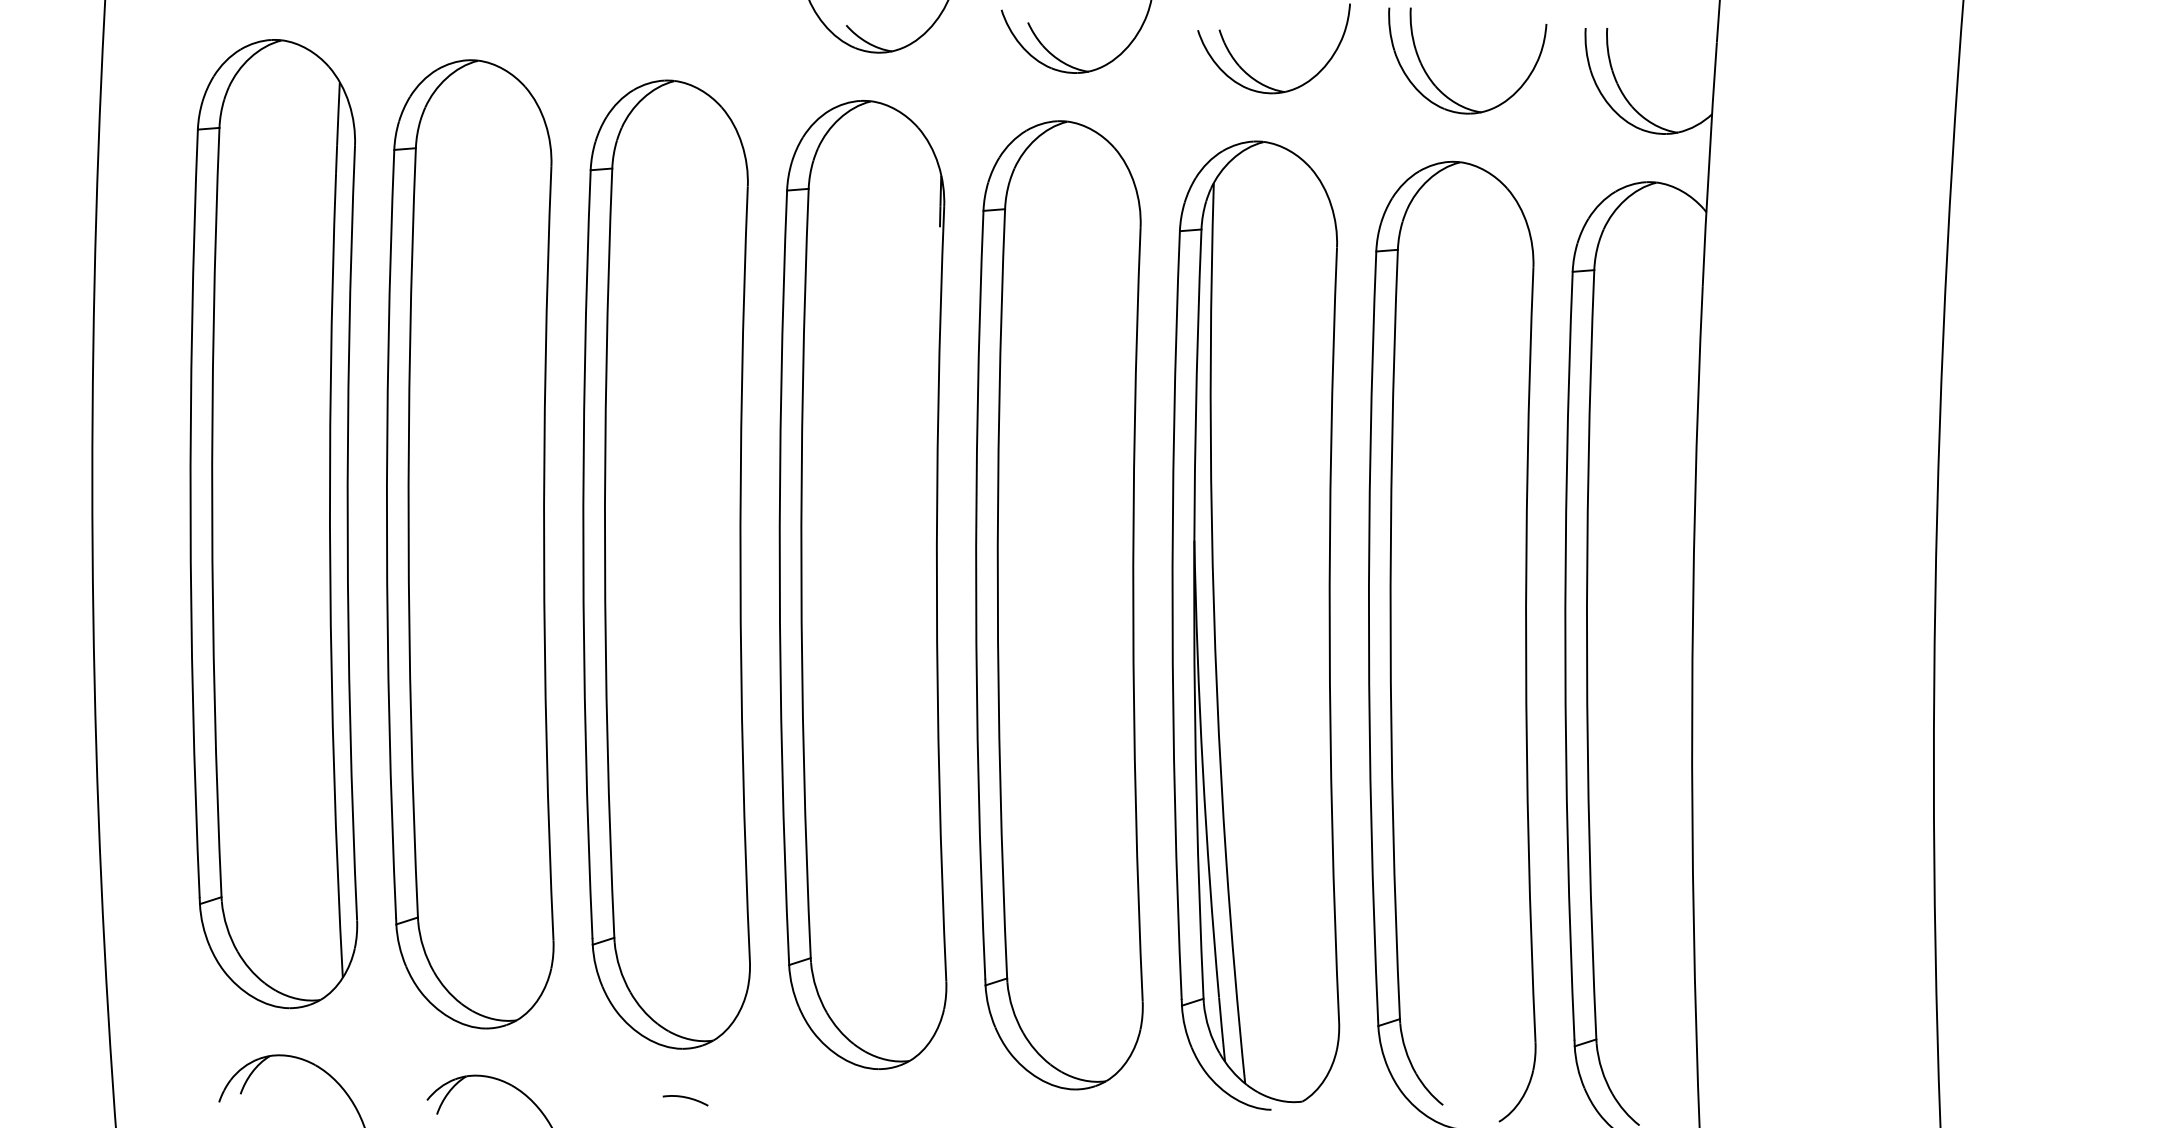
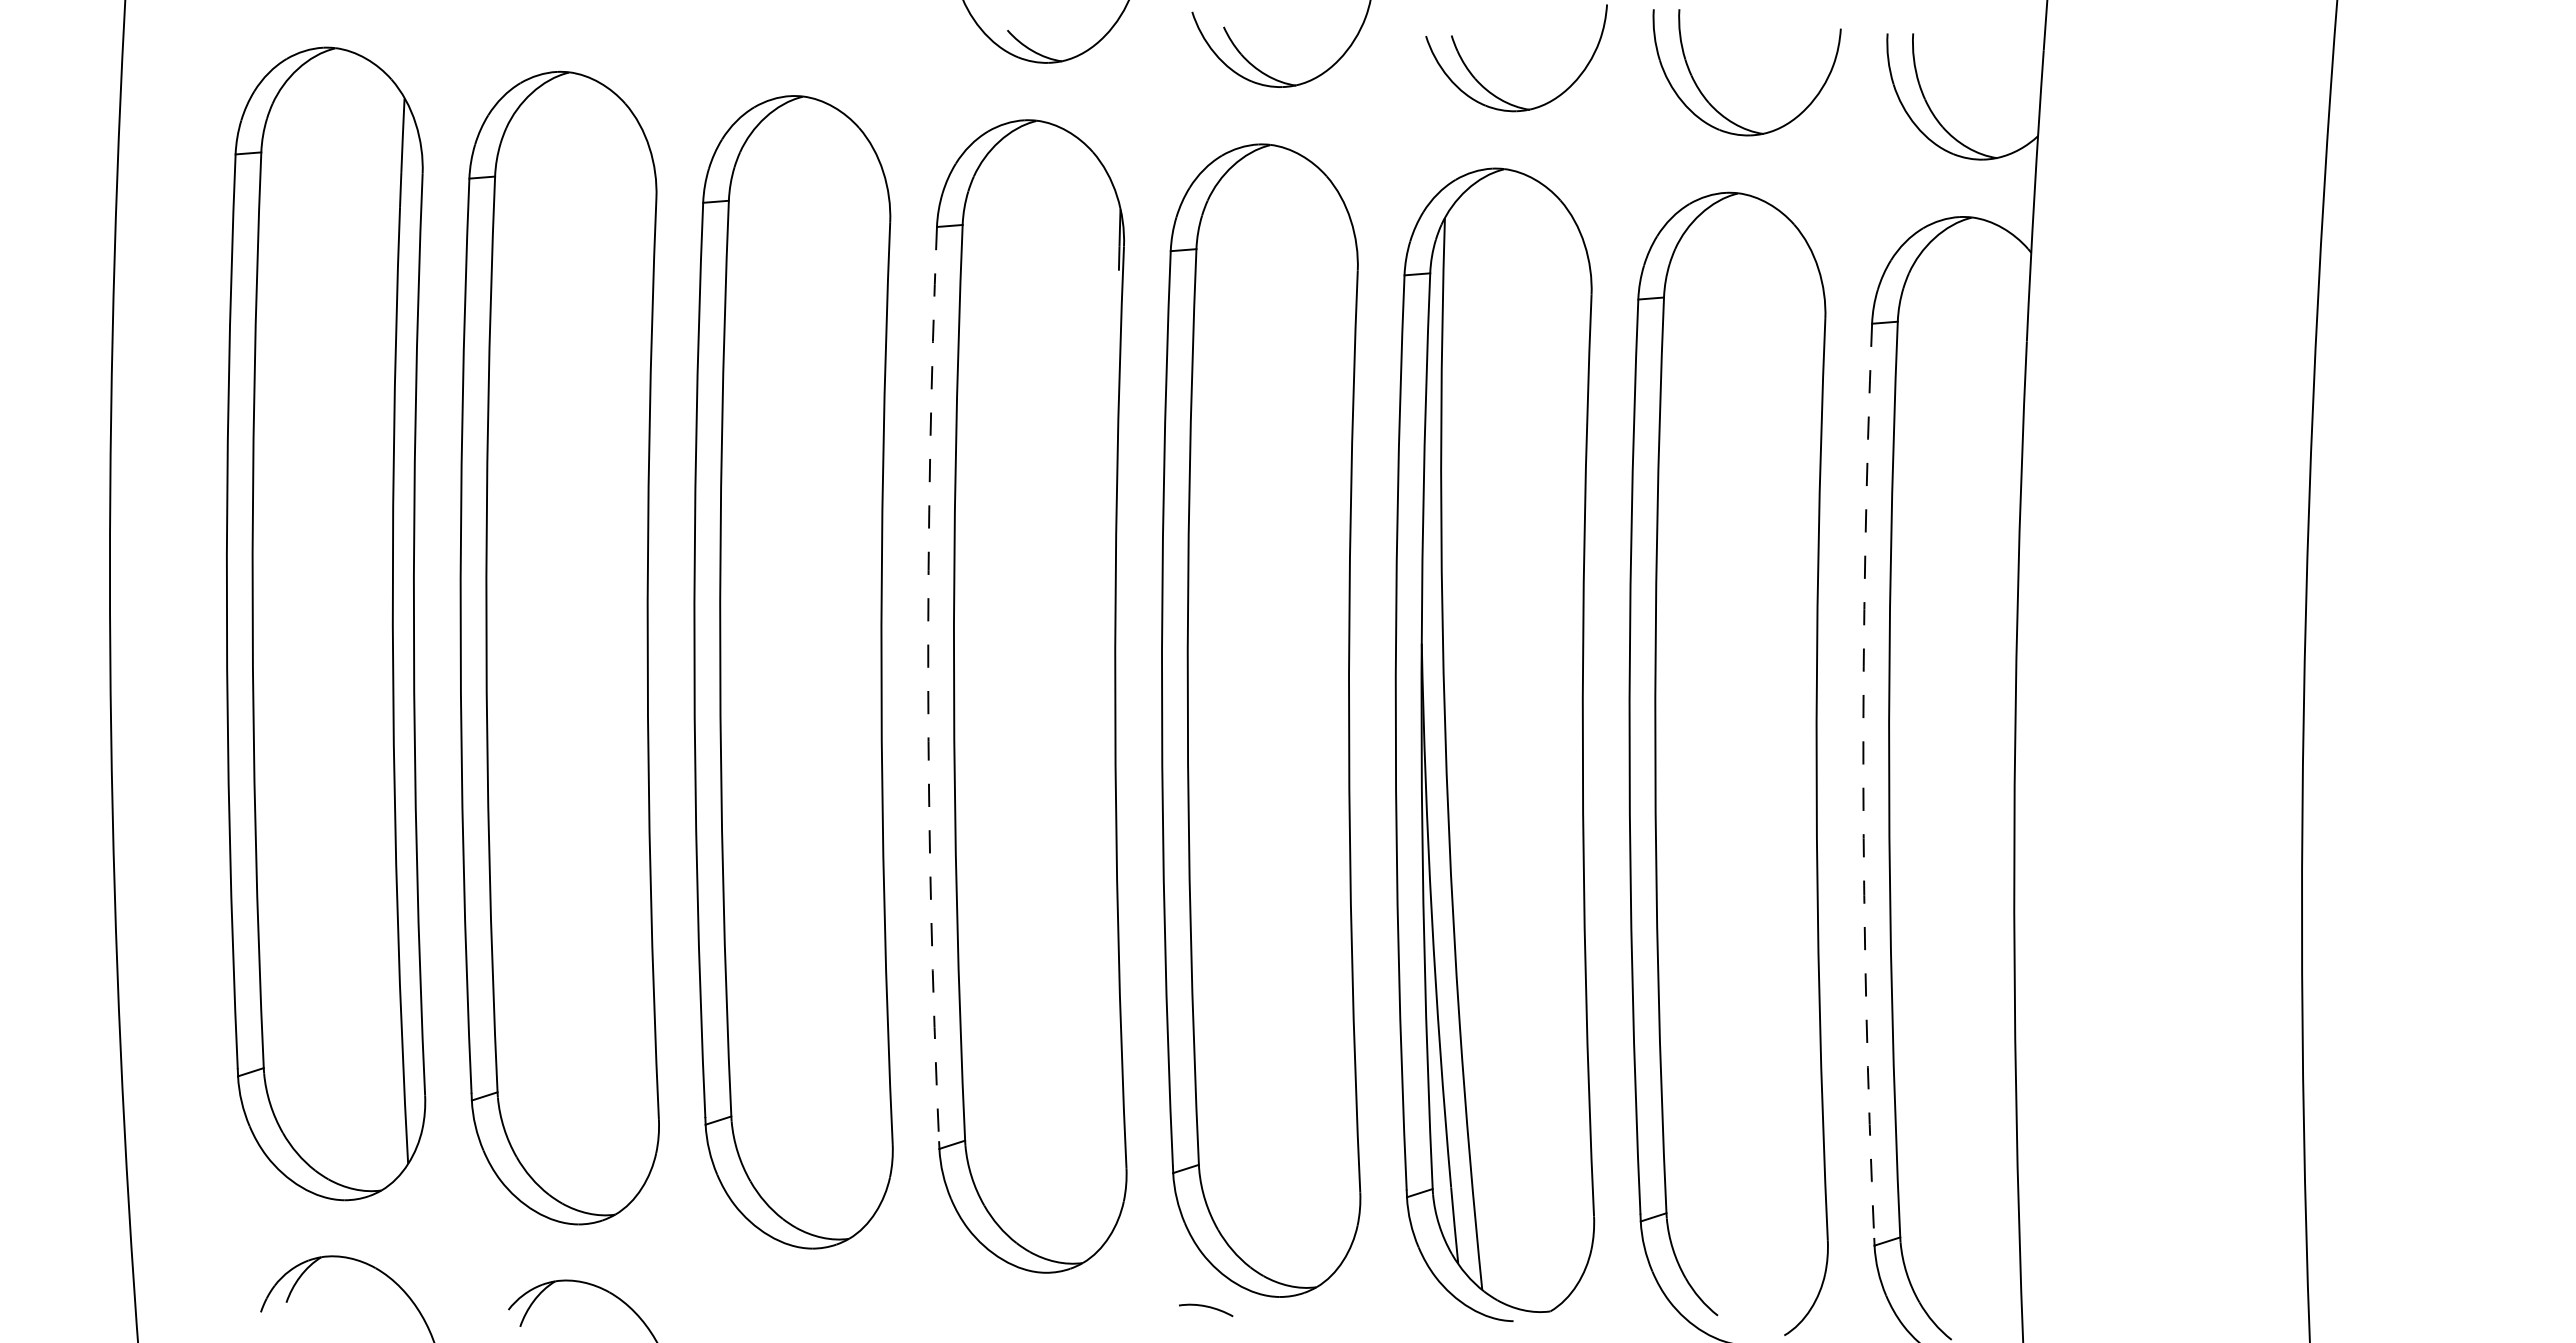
arc: (779, 574) -> (928, 684), solid -> dashed
arc: (1565, 656) -> (1863, 781), solid -> dashed
curve: (685, 1098) -> (1206, 1307), moved

